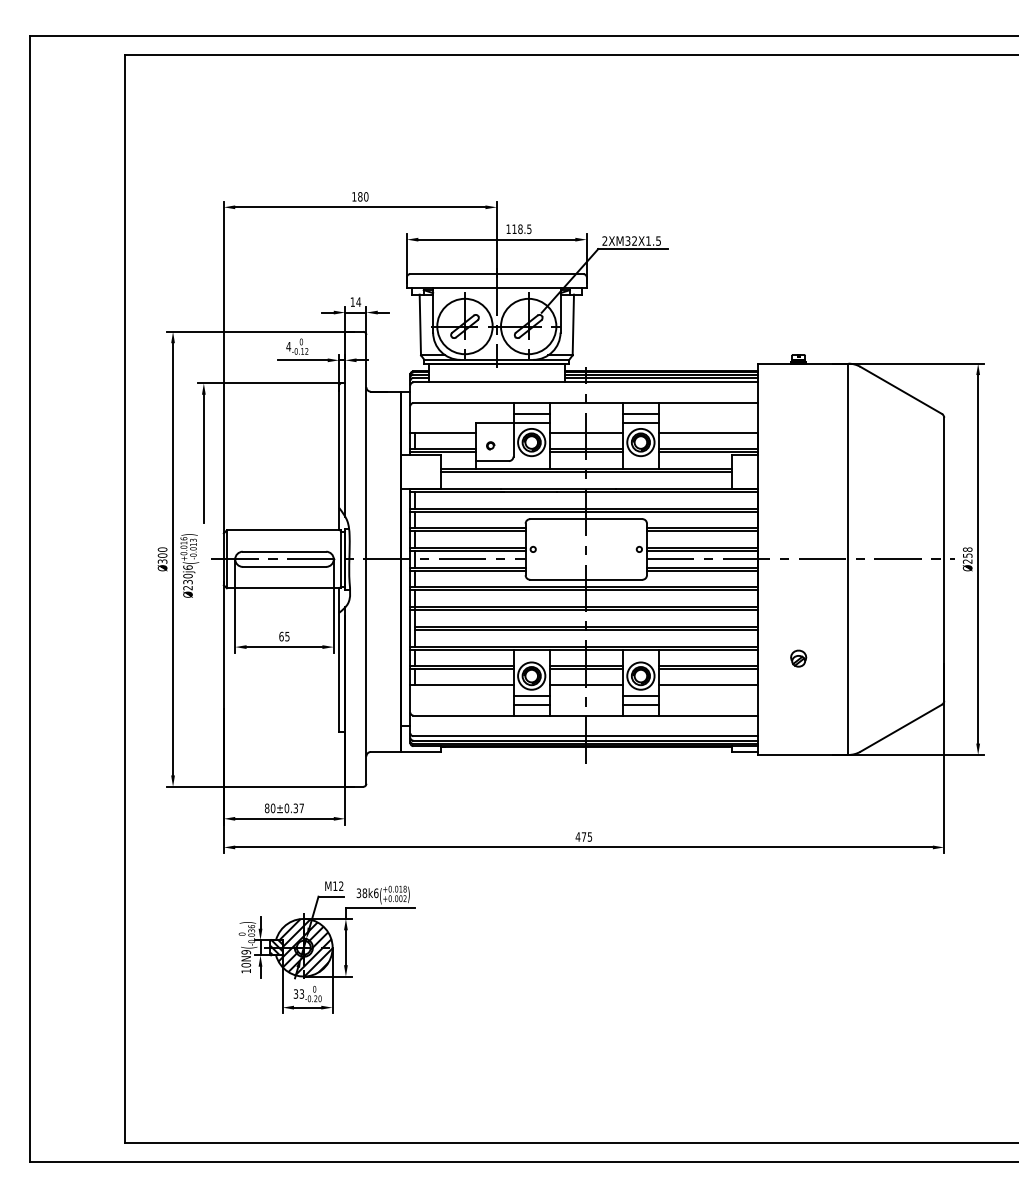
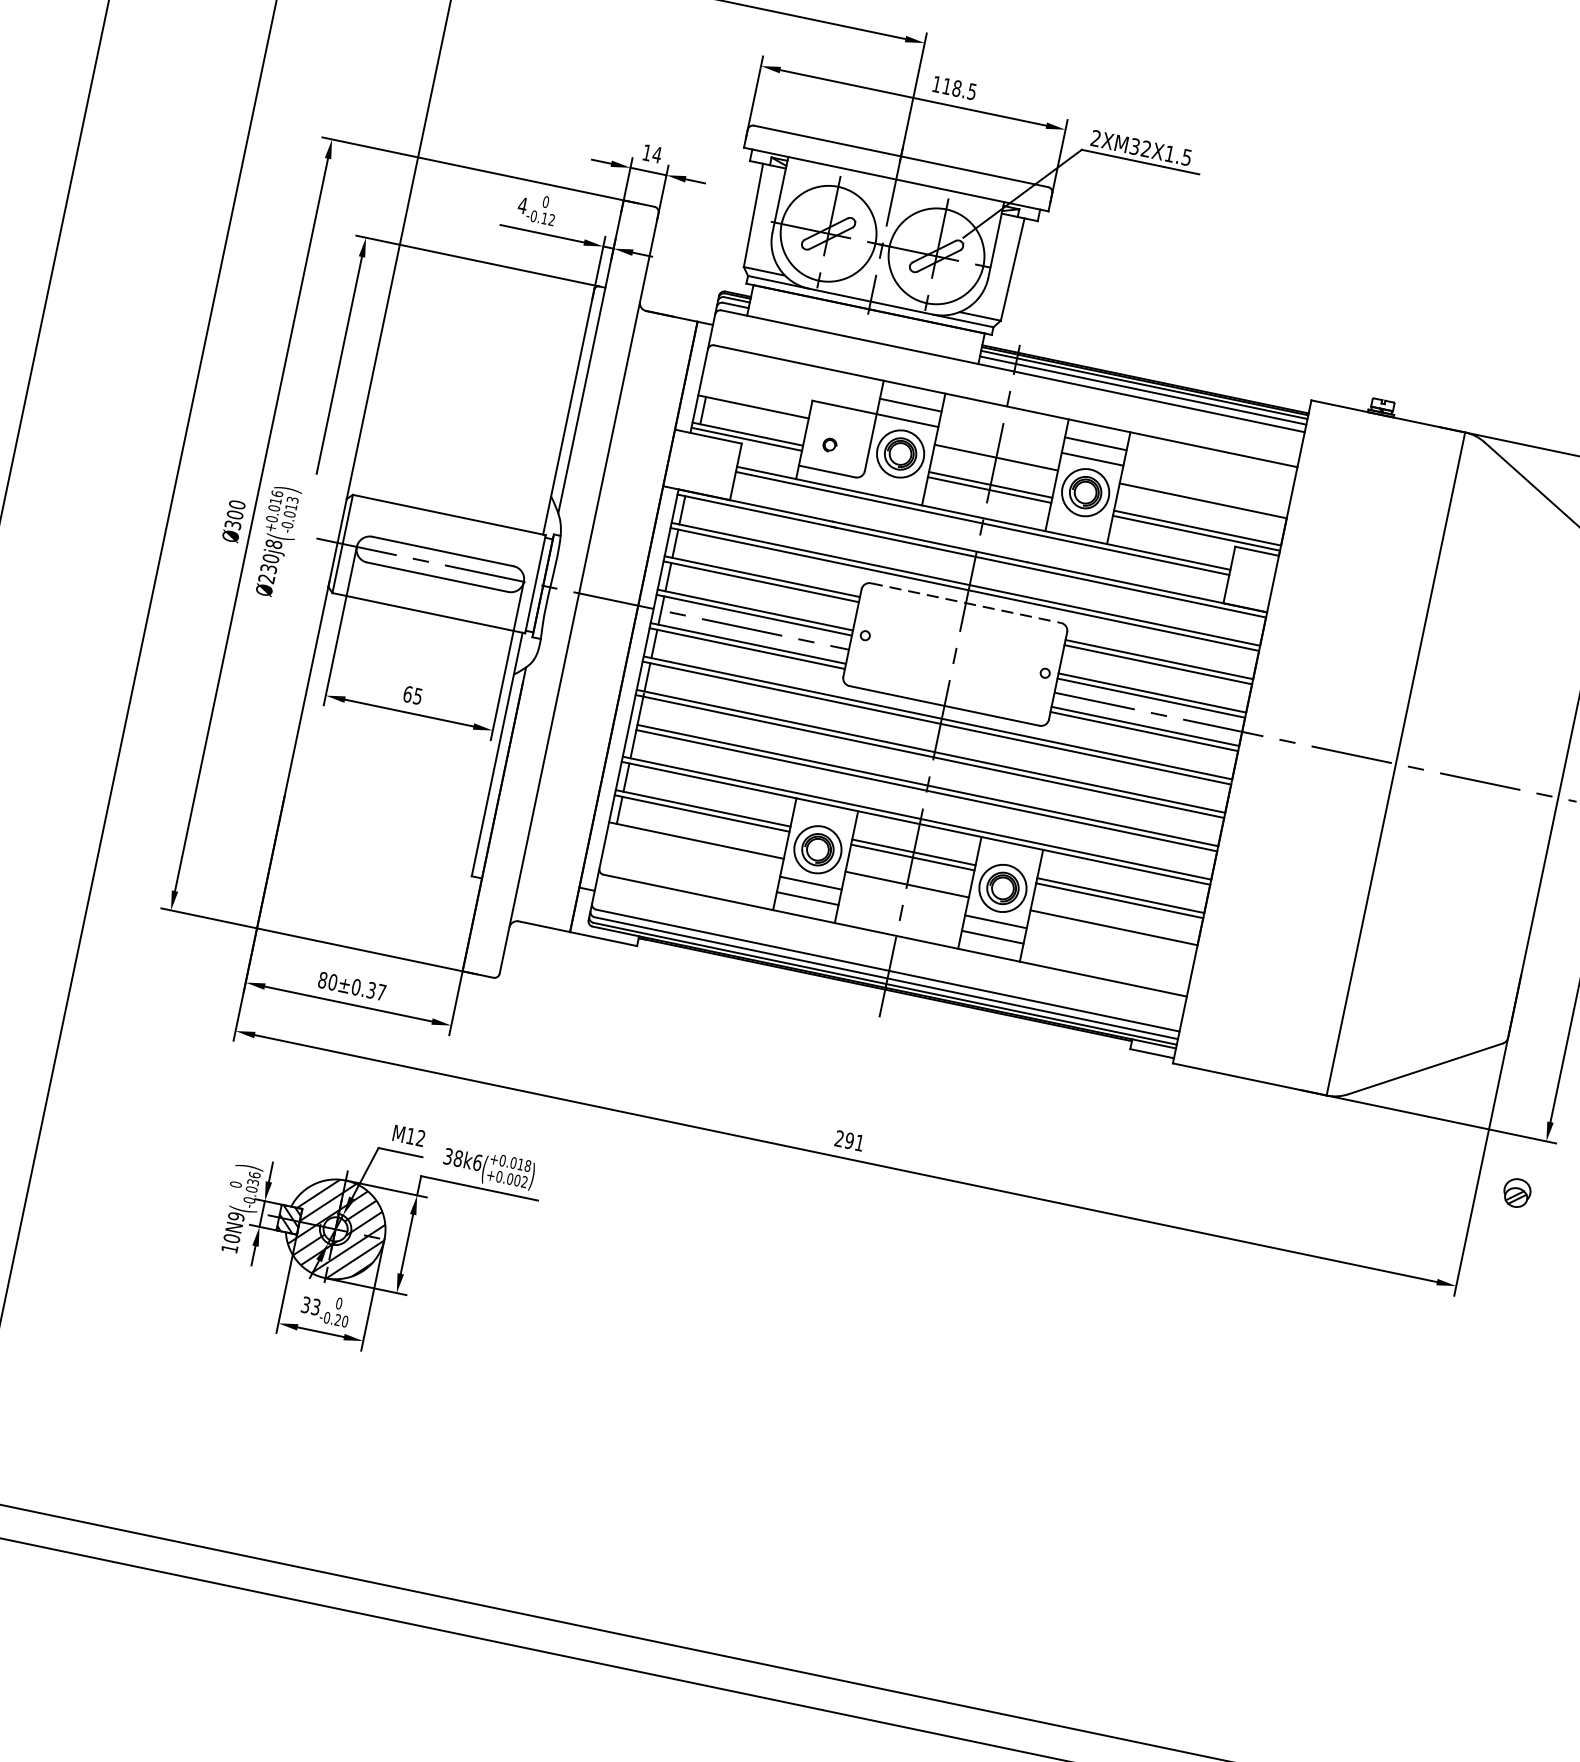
line: (586, 519) -> (966, 603), solid -> dashed
text: (187, 567) -> (273, 543), j6 -> j8
part: (798, 658) -> (1516, 1192), moved
text: (583, 836) -> (848, 1139), 475 -> 291

